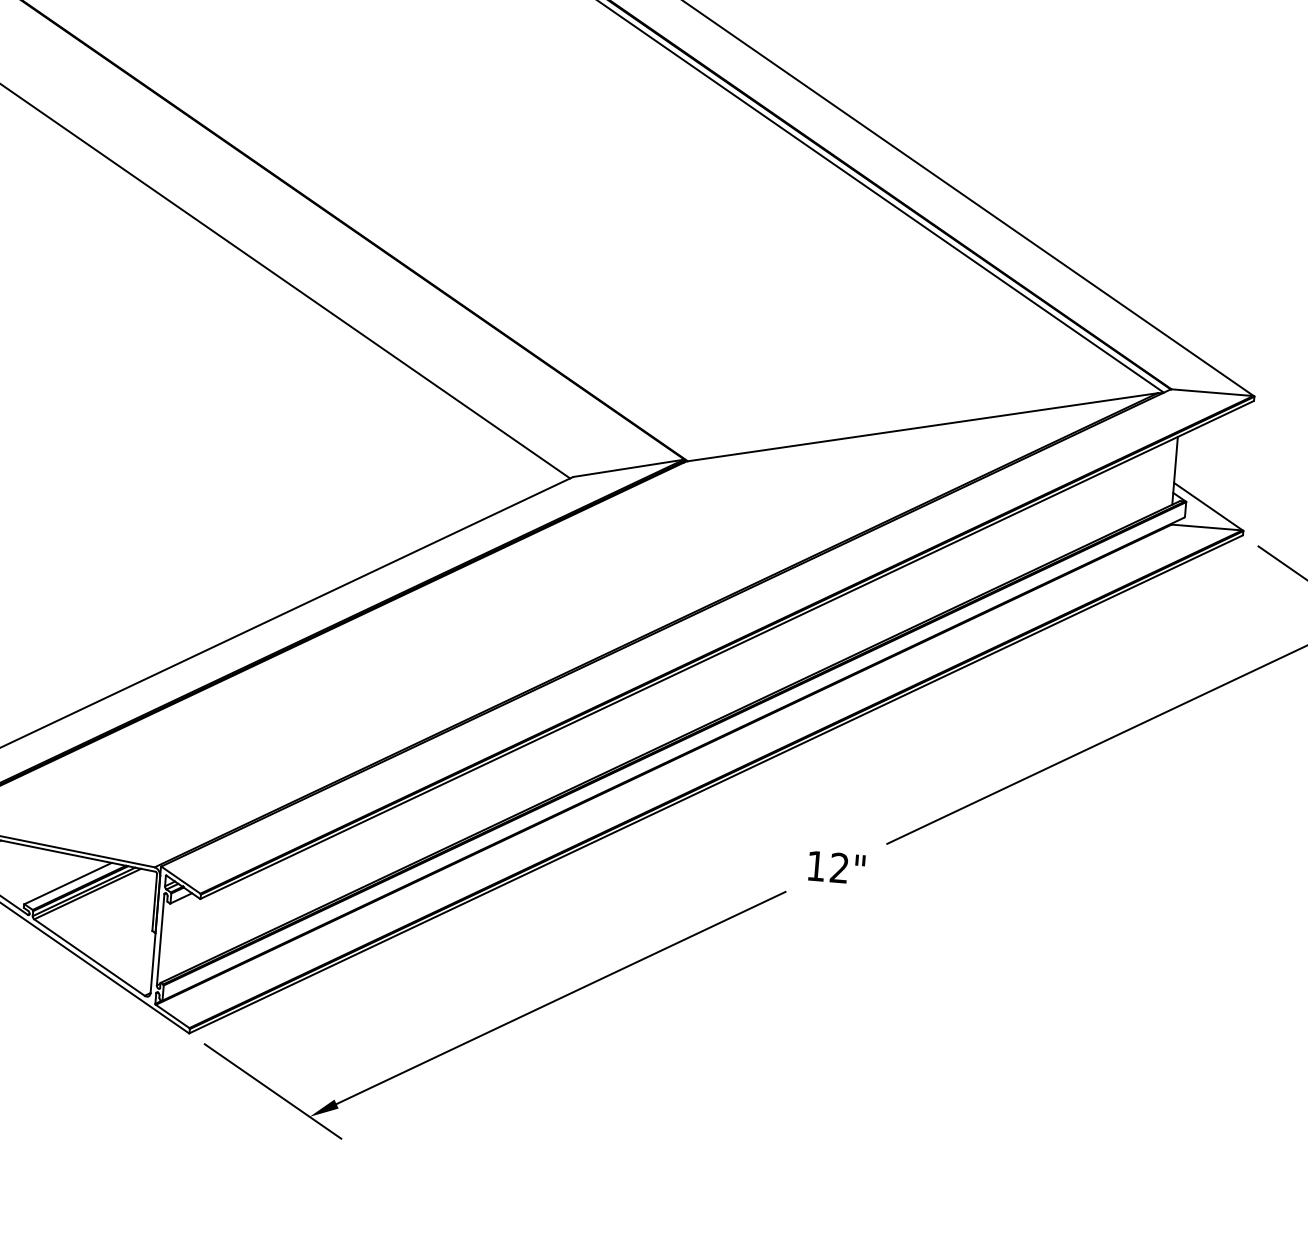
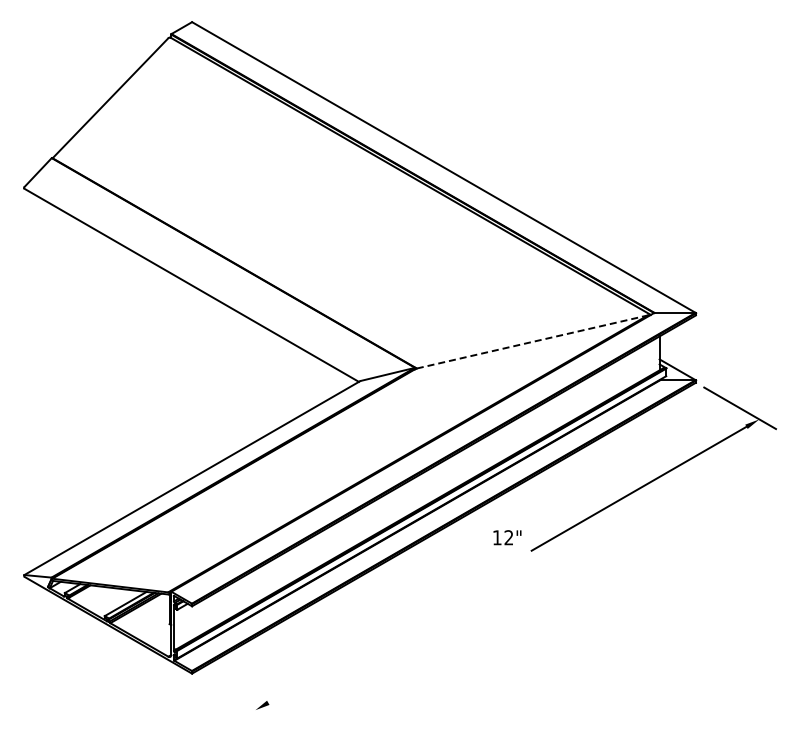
line: (923, 426) -> (532, 341), solid -> dashed
text: (836, 867) -> (507, 537), moved
line: (560, 997) -> (375, 640), removed
line: (273, 1090) -> (236, 698), removed

